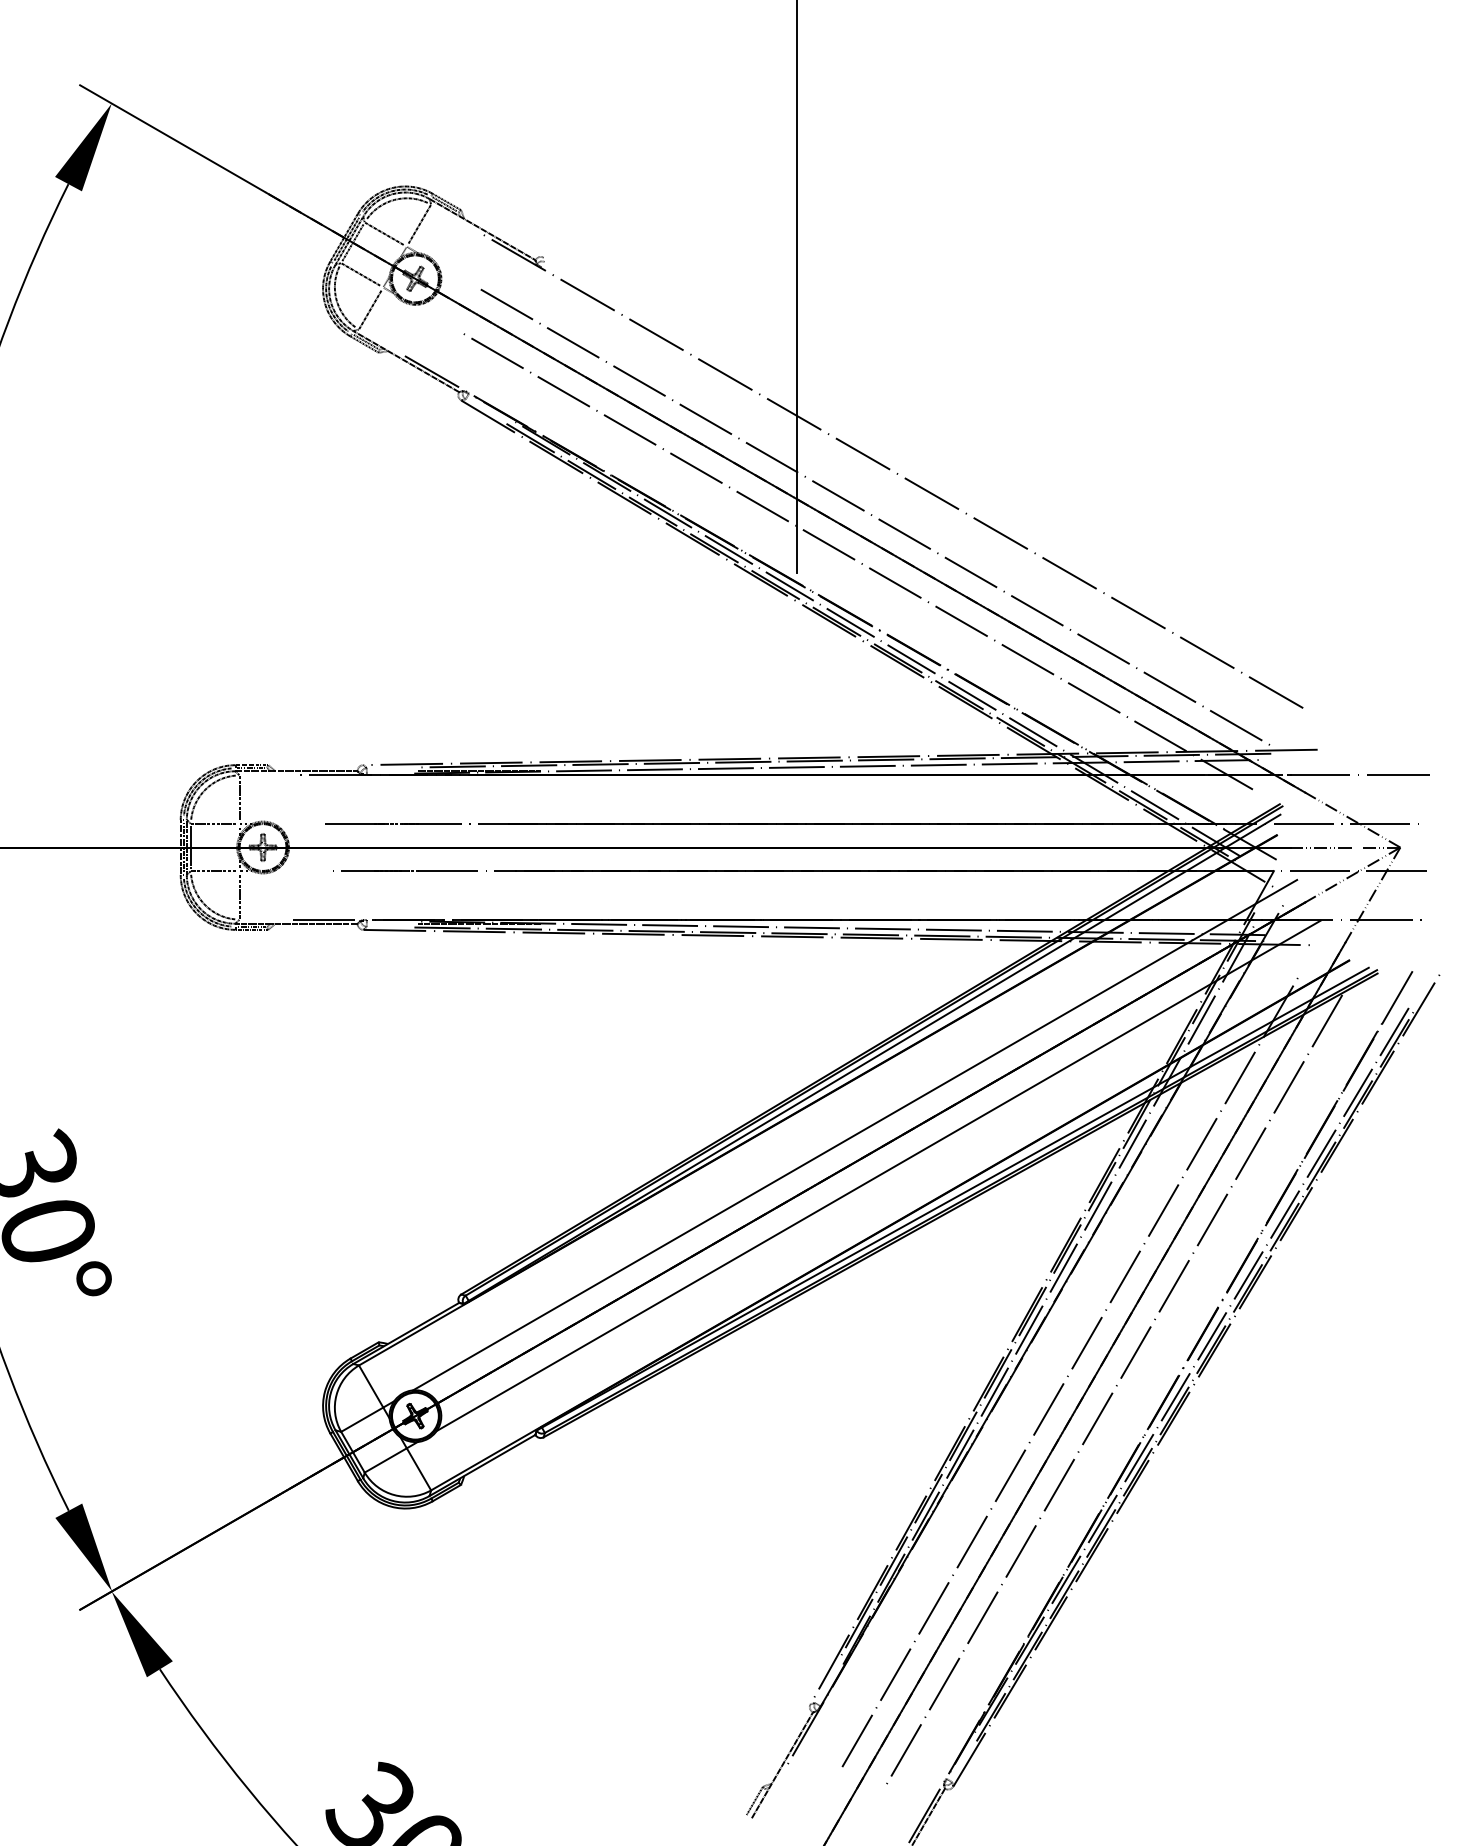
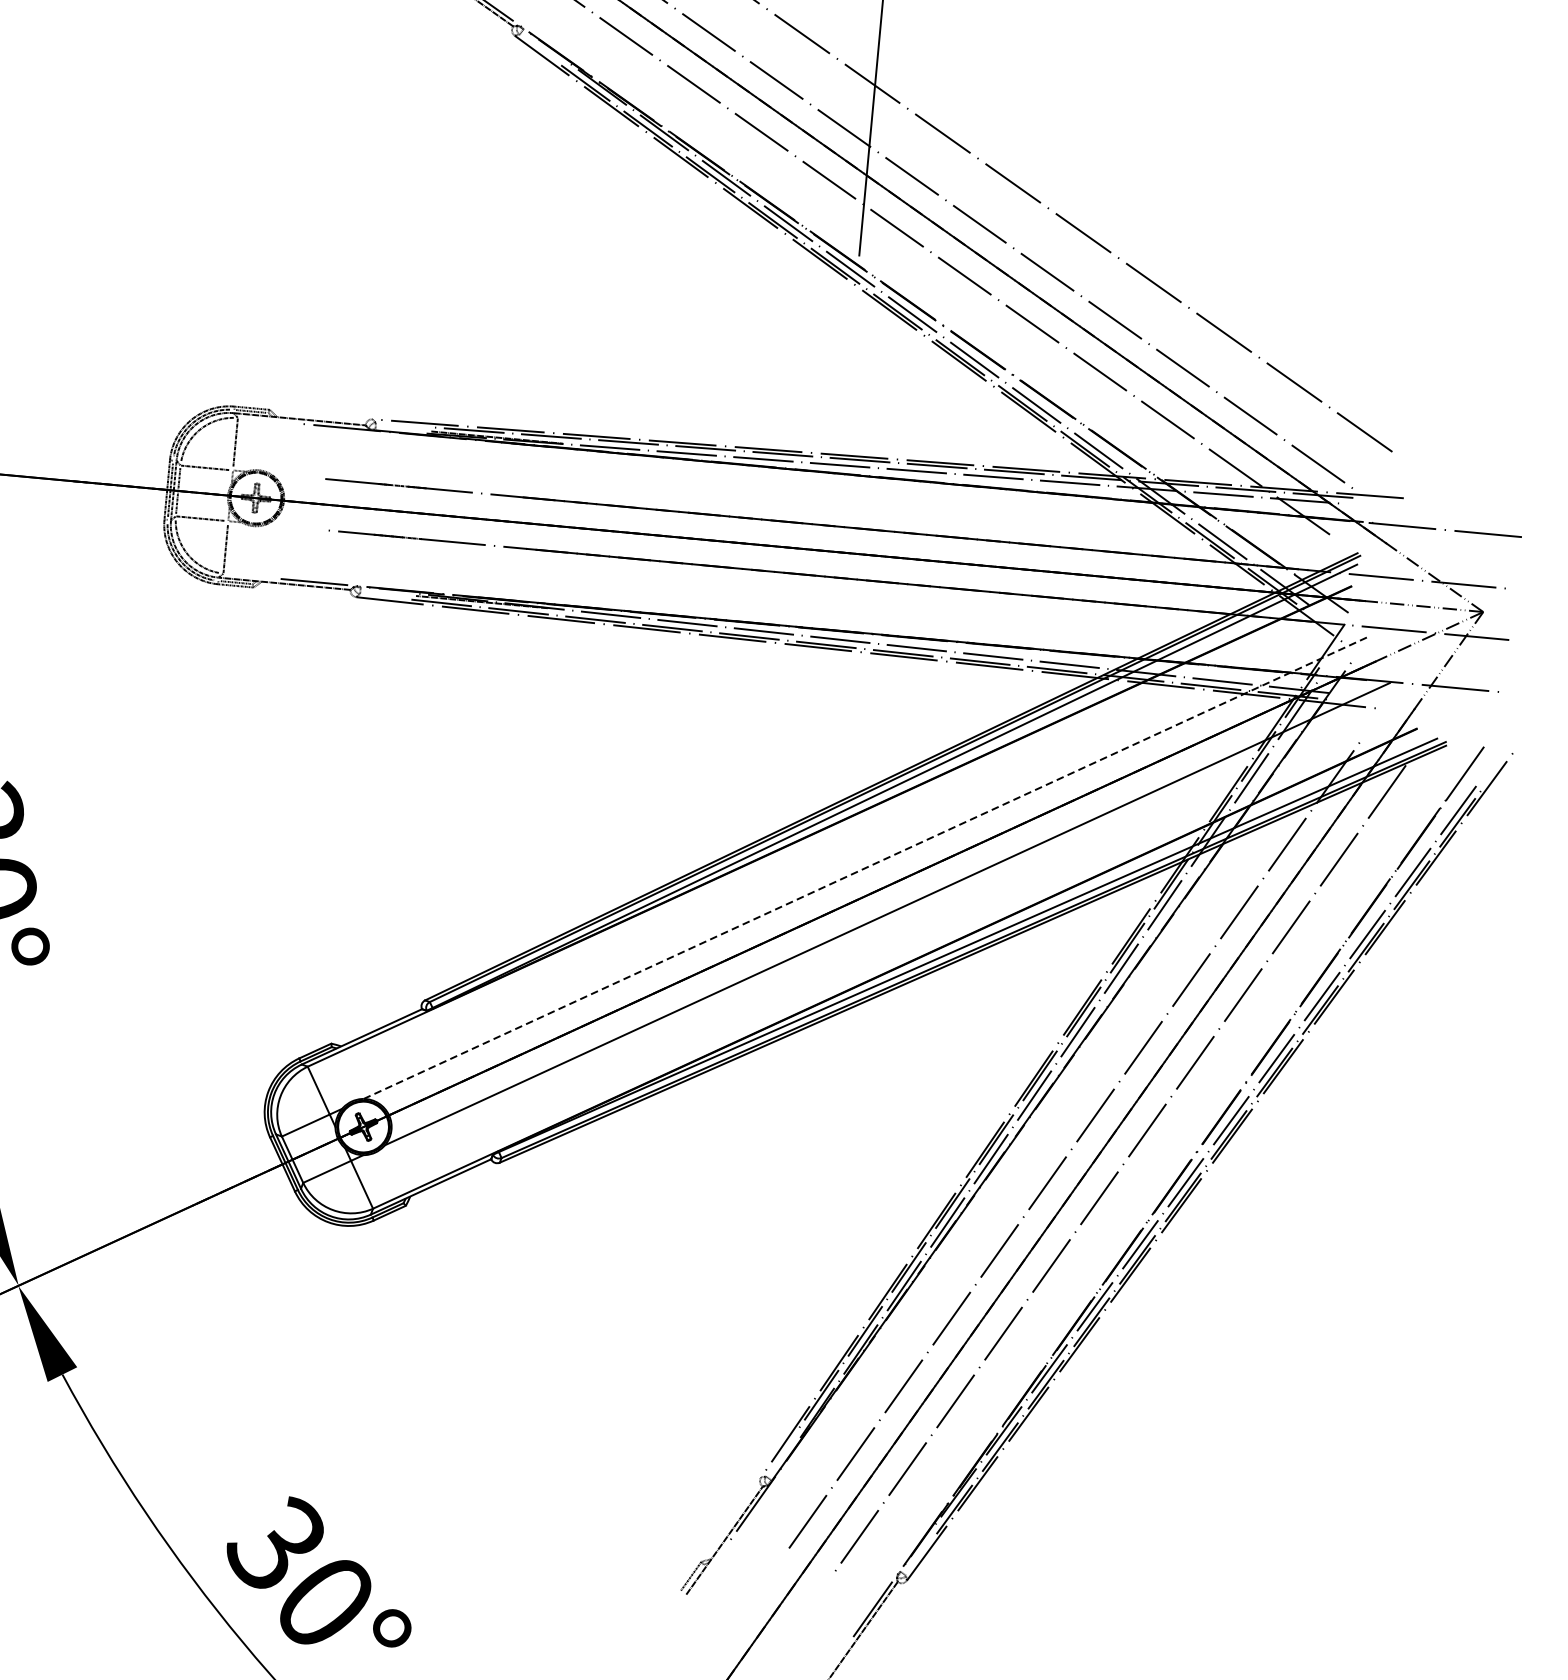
line: (855, 1134) -> (866, 867), solid -> dashed

